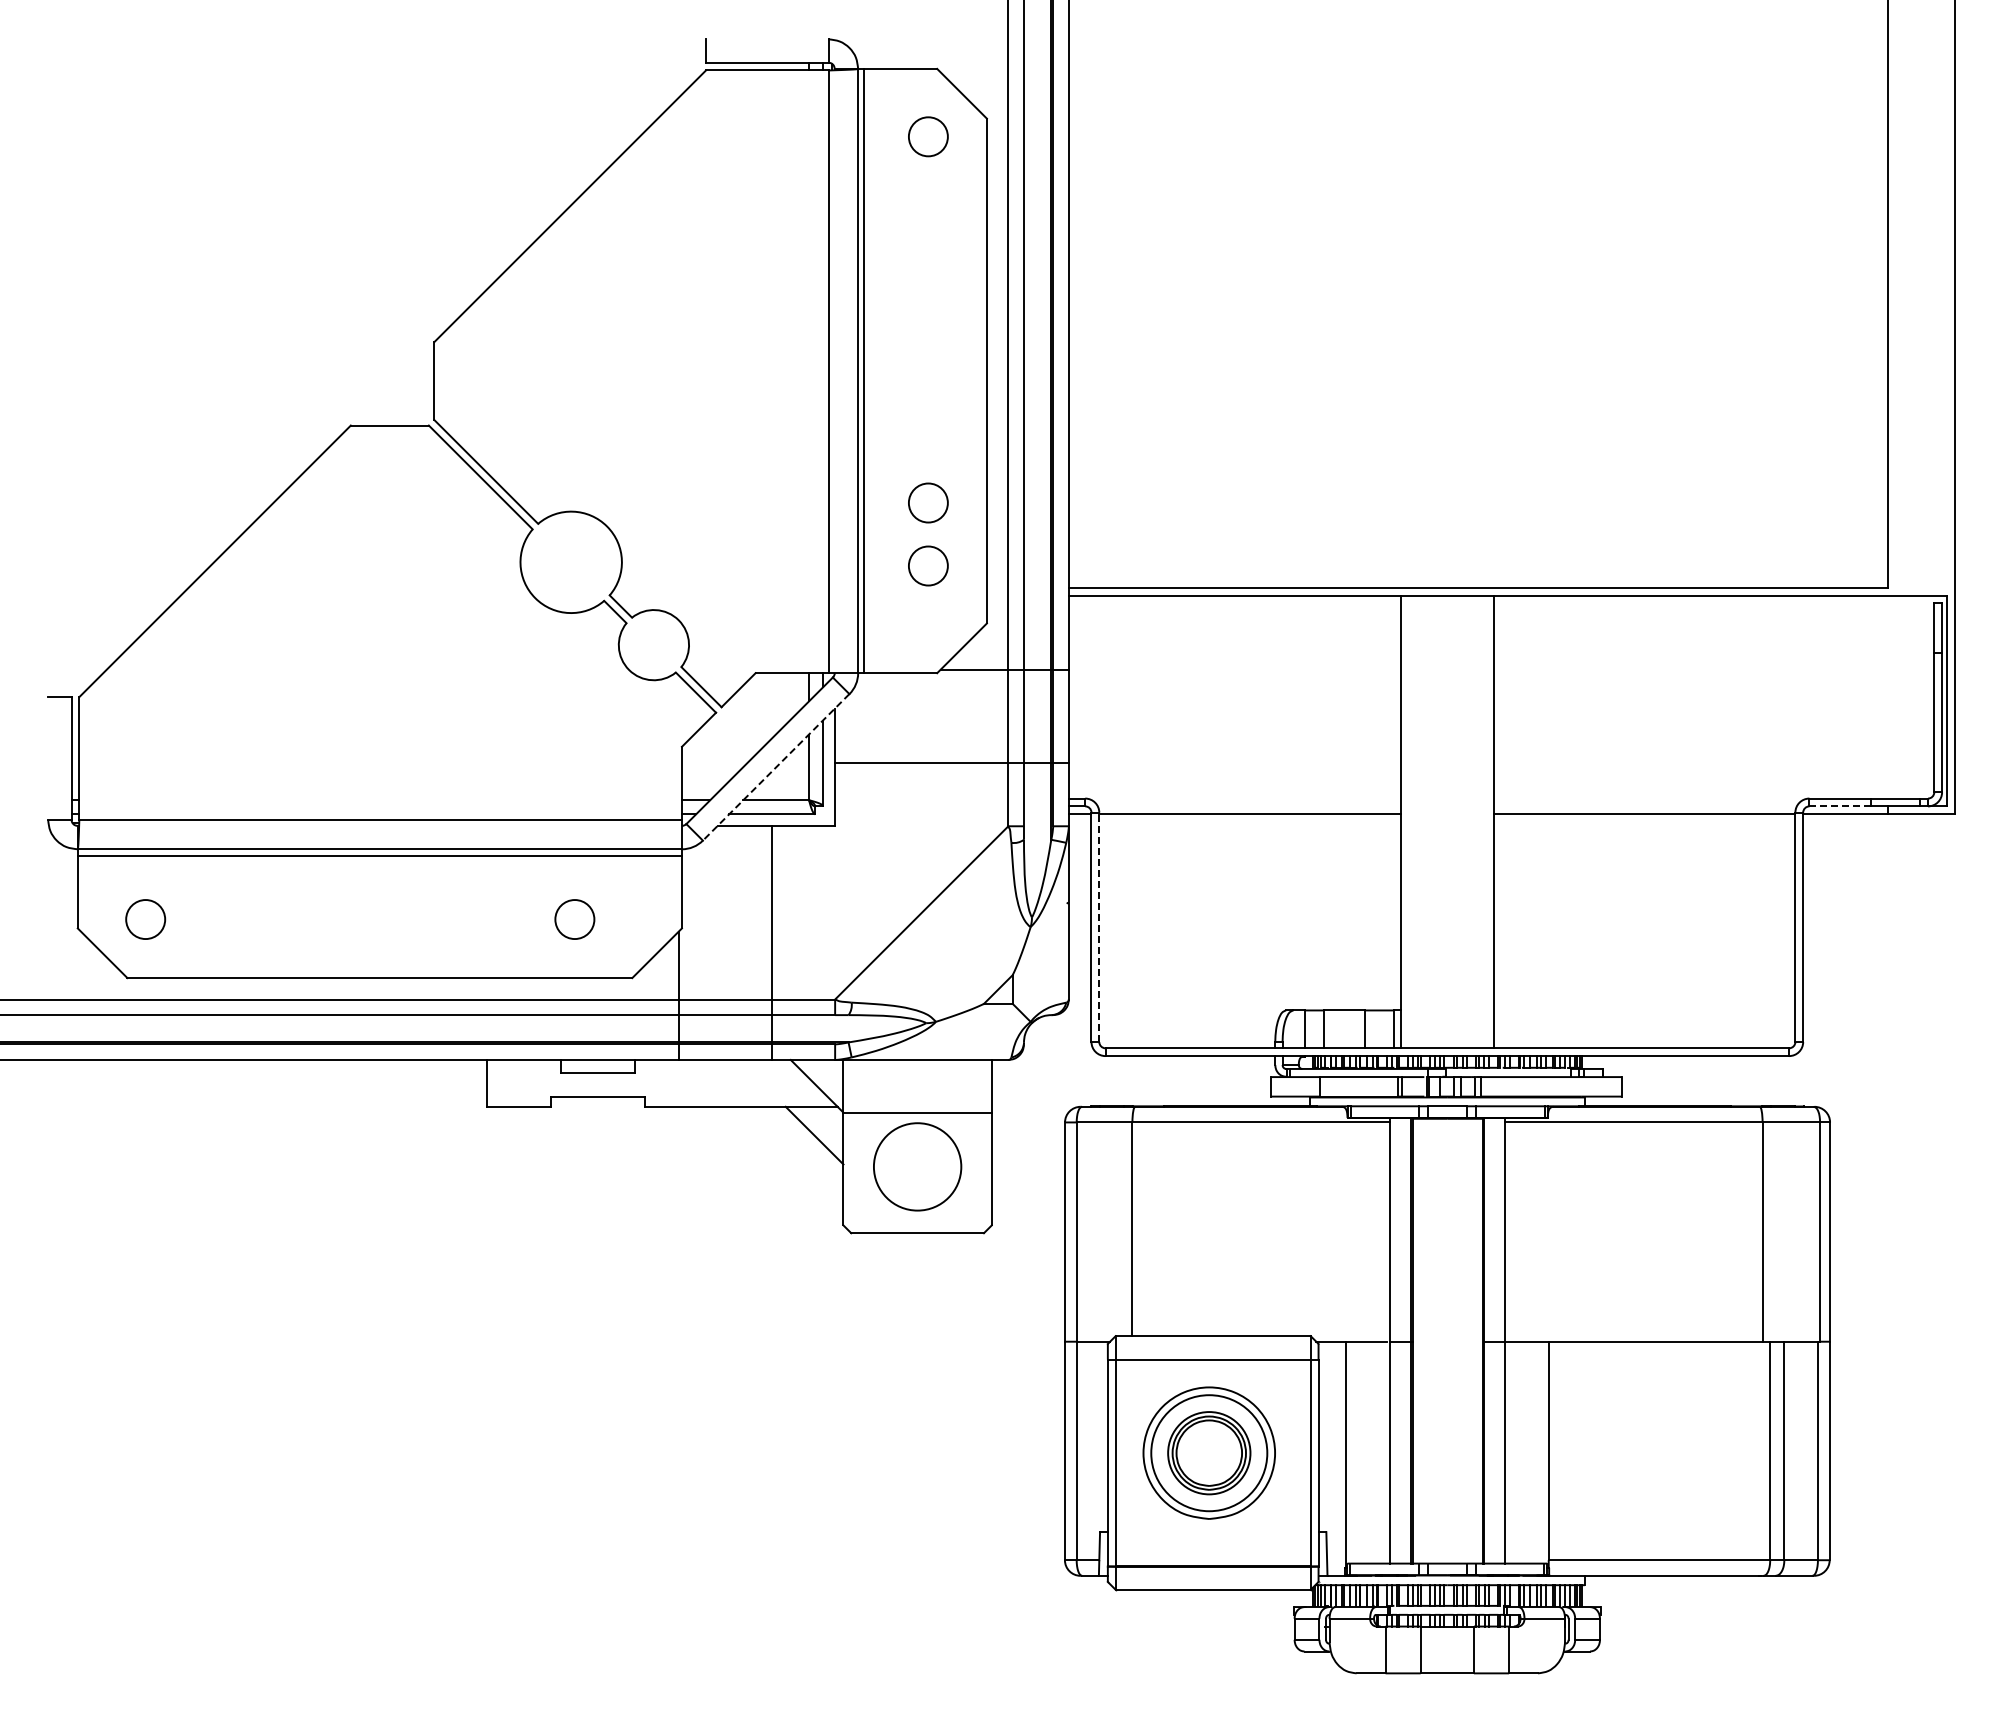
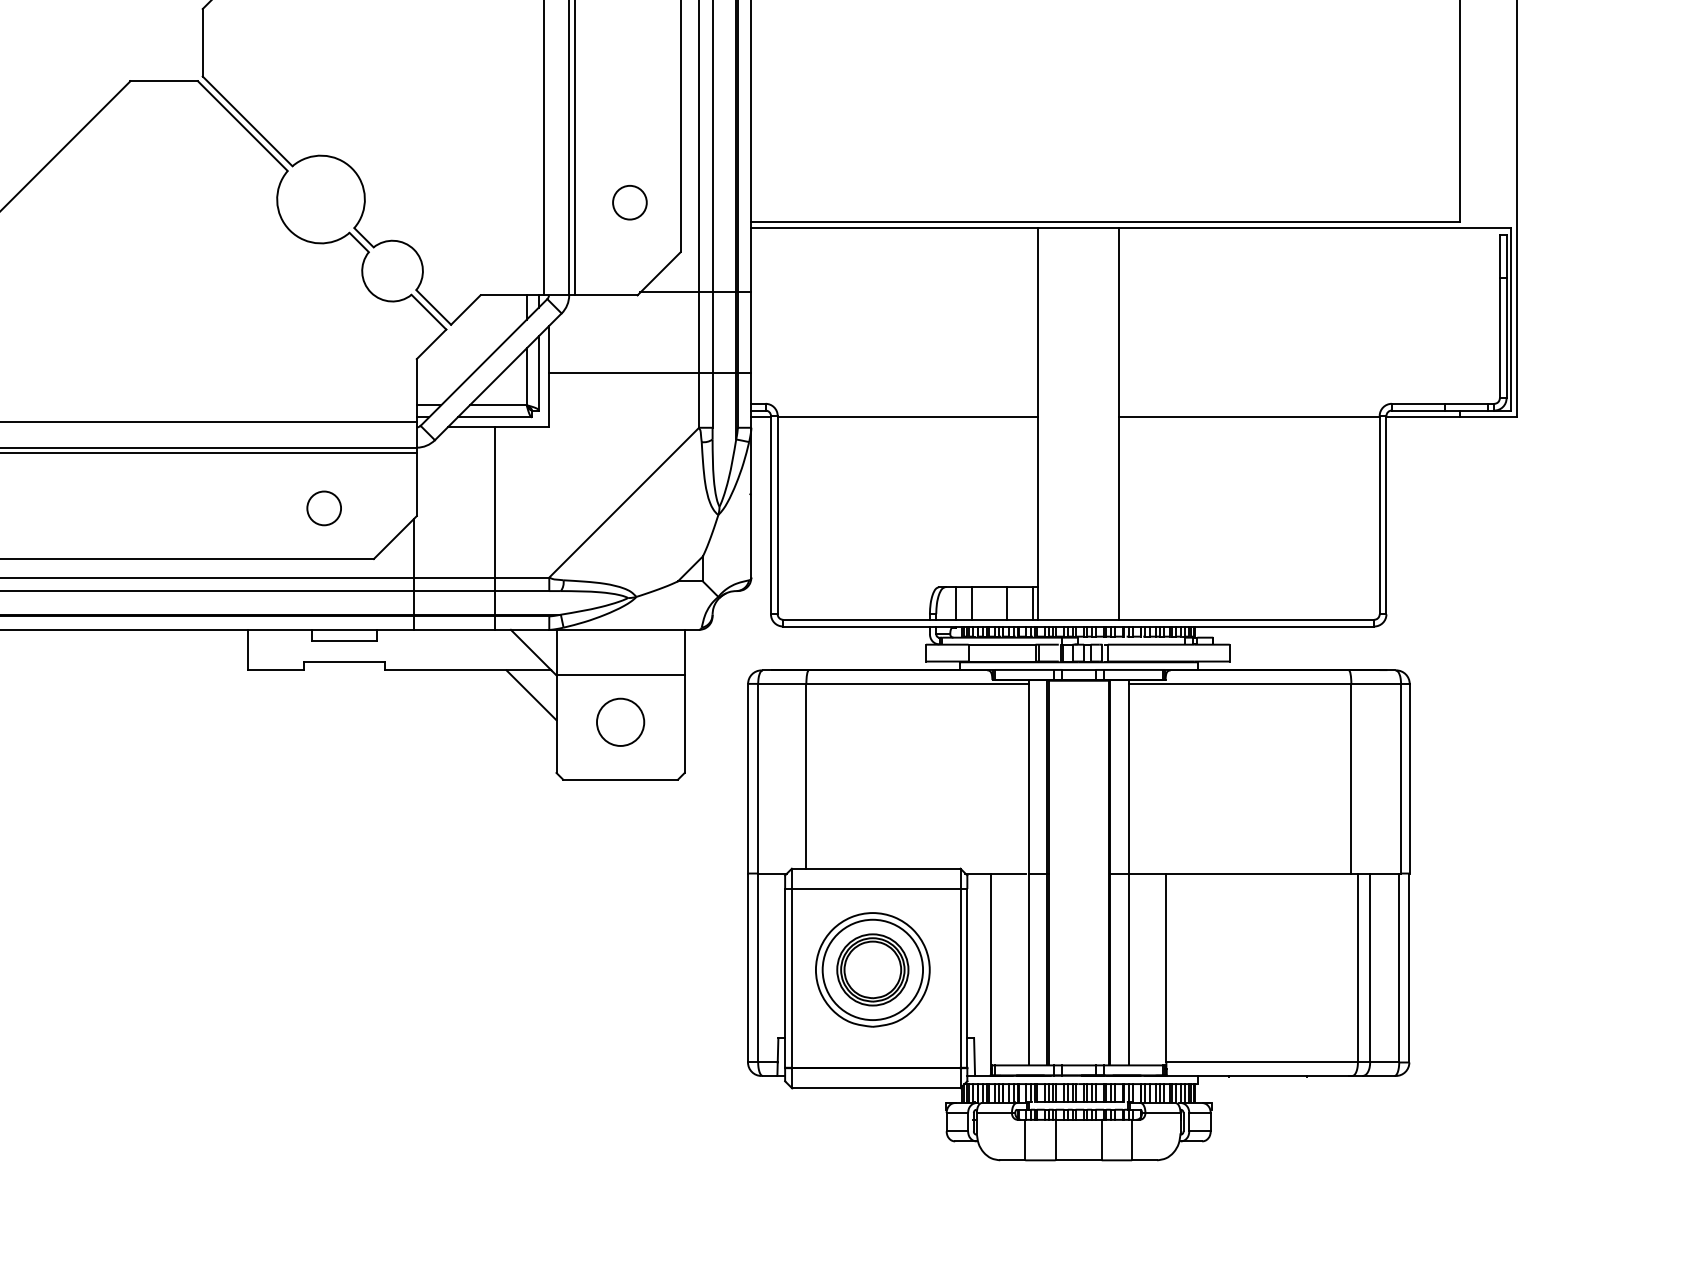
circle: (928, 502) -> (630, 147), removed
line: (776, 767) -> (498, 376), dashed -> solid
line: (1839, 806) -> (1417, 410), dashed -> solid
line: (1099, 927) -> (777, 515), dashed -> solid
circle: (917, 1166) -> (620, 722), size x0.62

